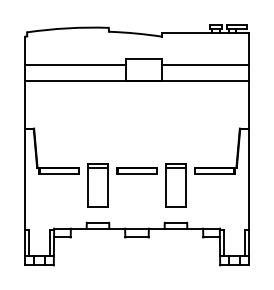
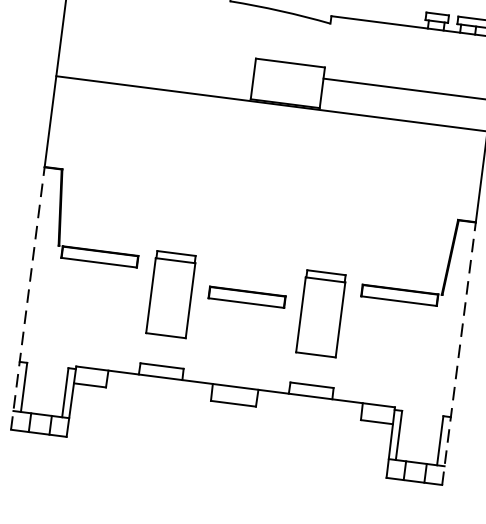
line: (74, 65) -> (155, 57), removed
part: (136, 170) -> (246, 296), moved
line: (24, 196) -> (27, 297), solid -> dashed
line: (249, 196) -> (459, 352), solid -> dashed

